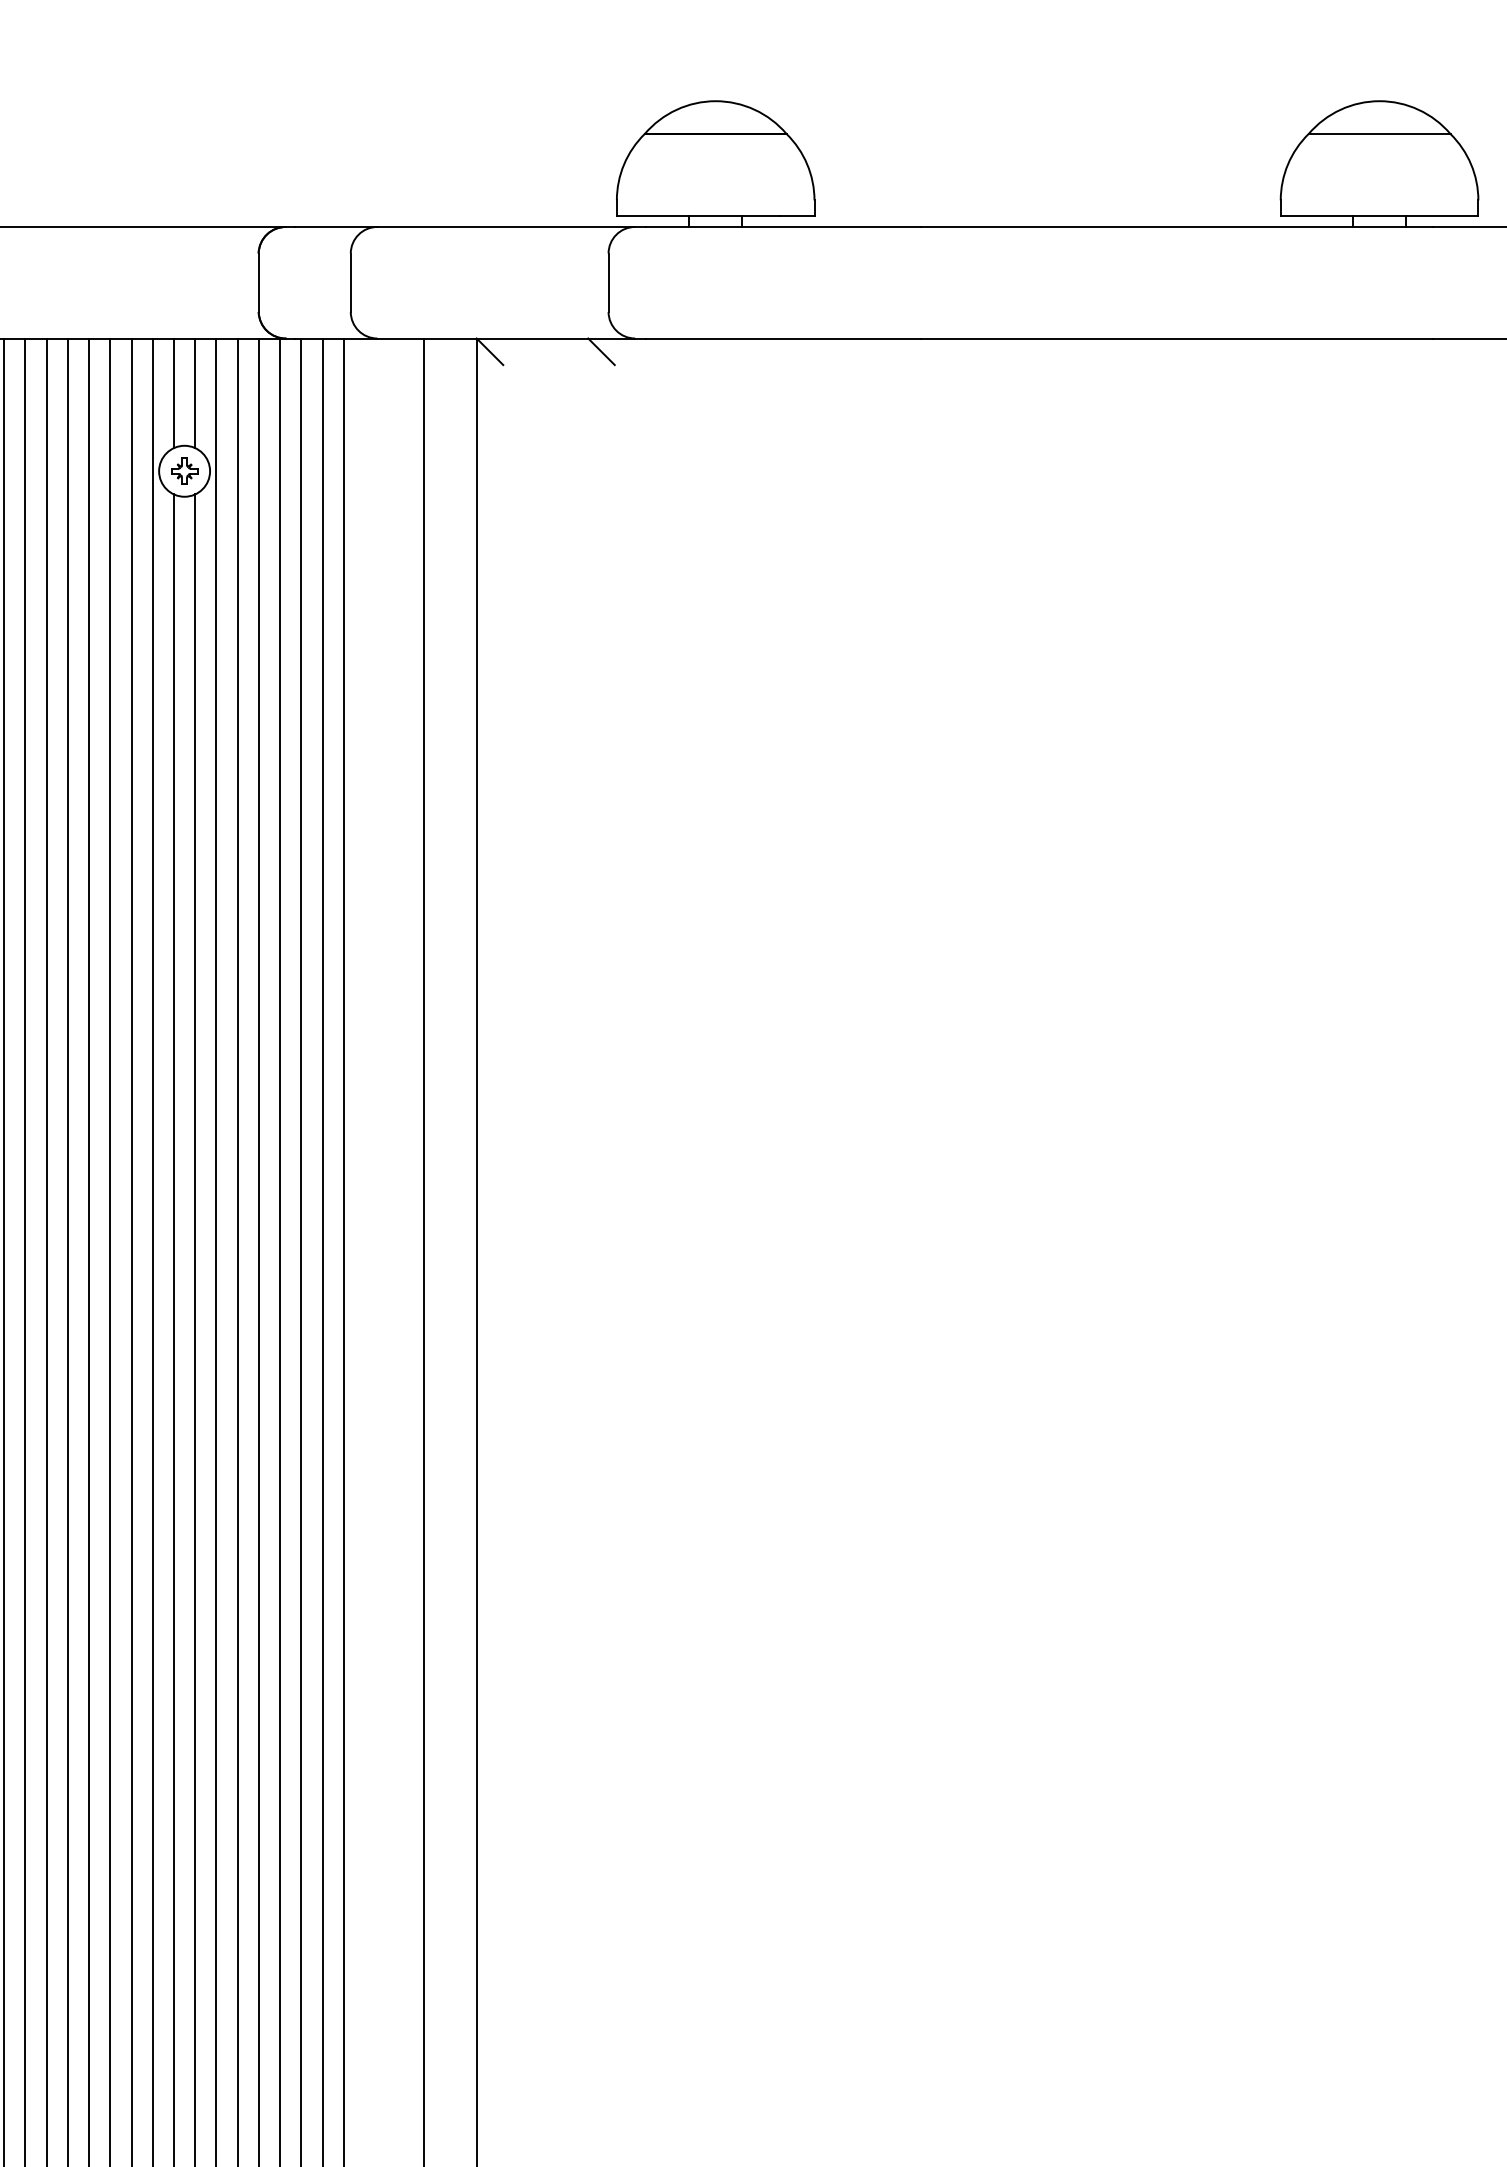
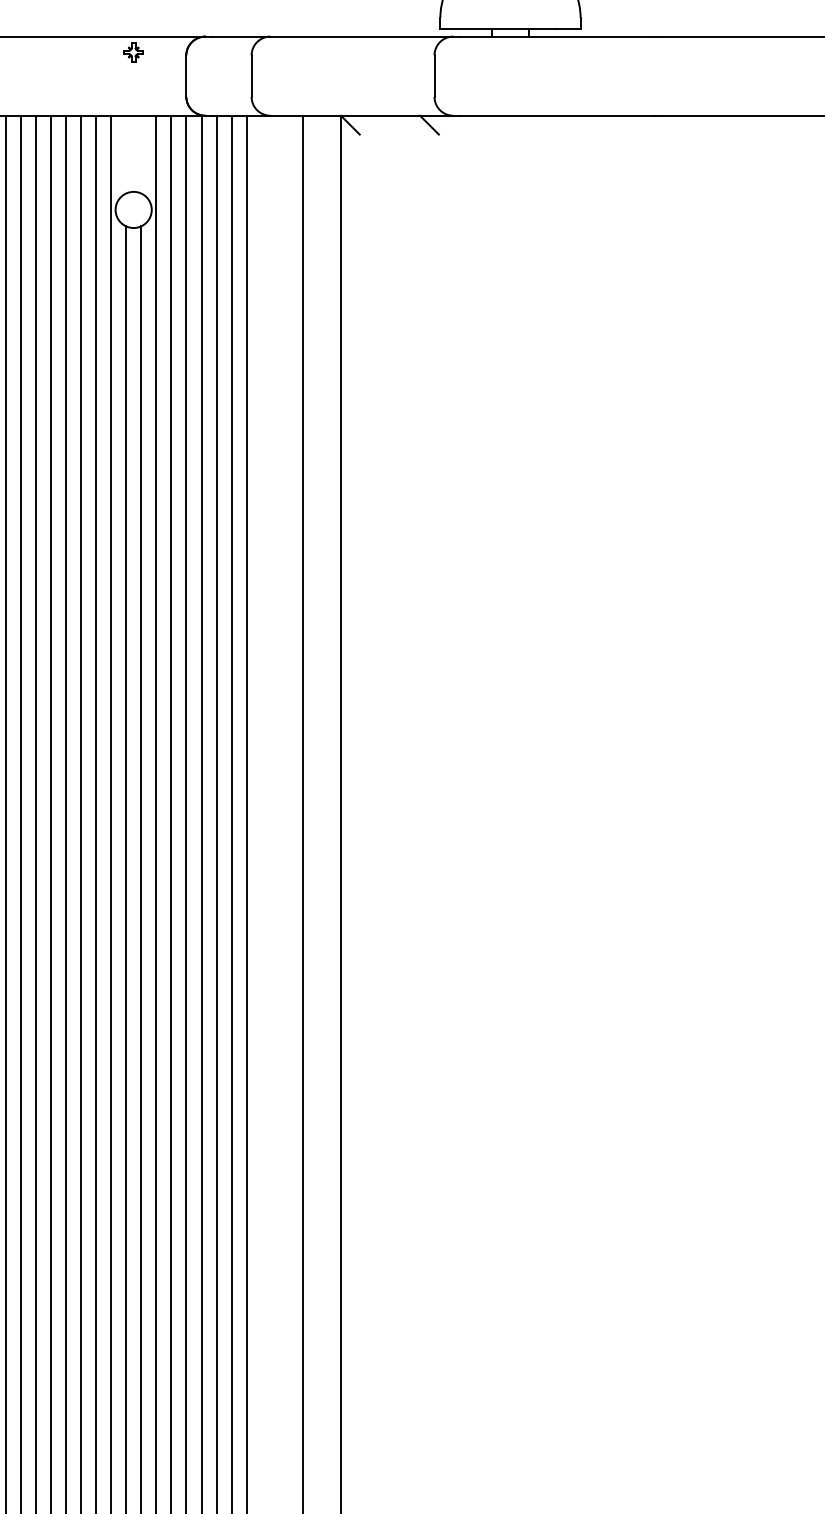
line: (173, 393) -> (125, 154), removed
line: (195, 393) -> (141, 154), removed
part: (184, 470) -> (133, 51), moved

